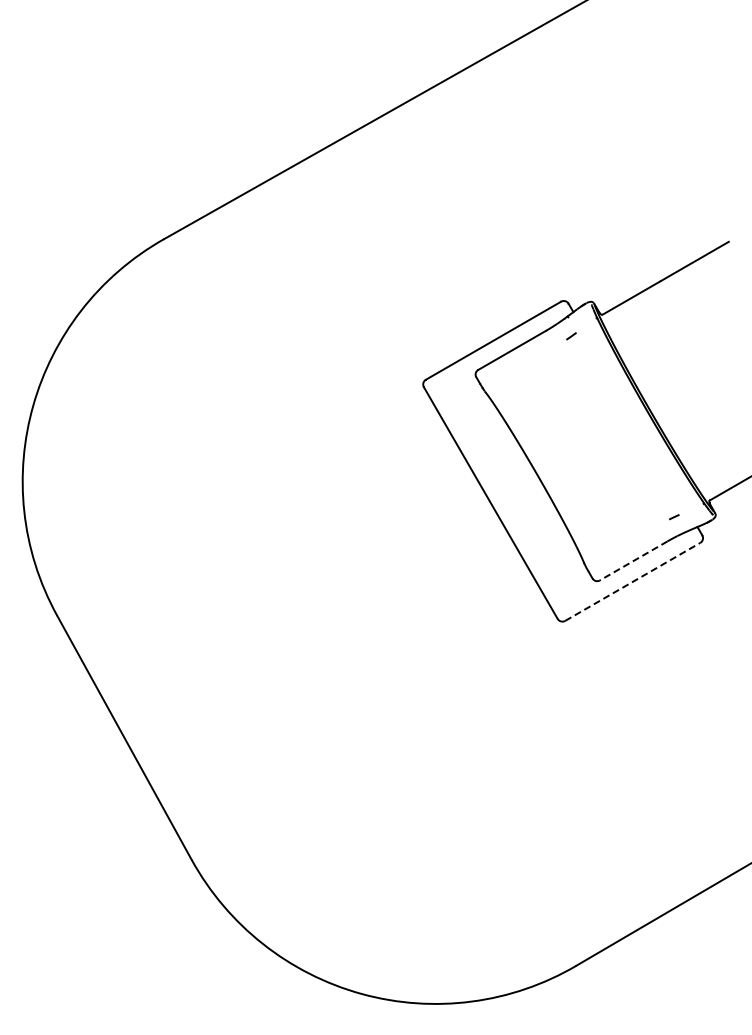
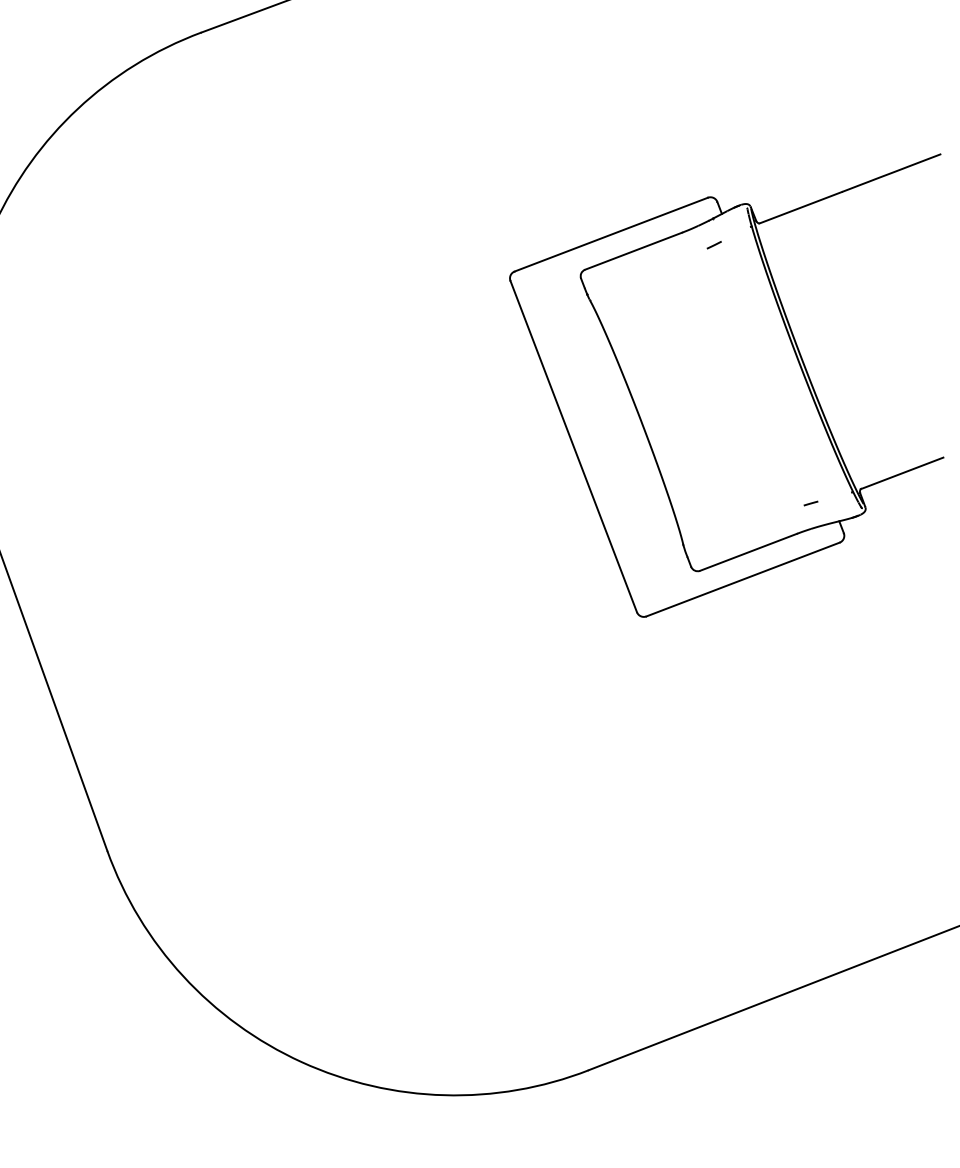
line: (633, 561) -> (748, 553), dashed -> solid
line: (632, 581) -> (742, 578), dashed -> solid

